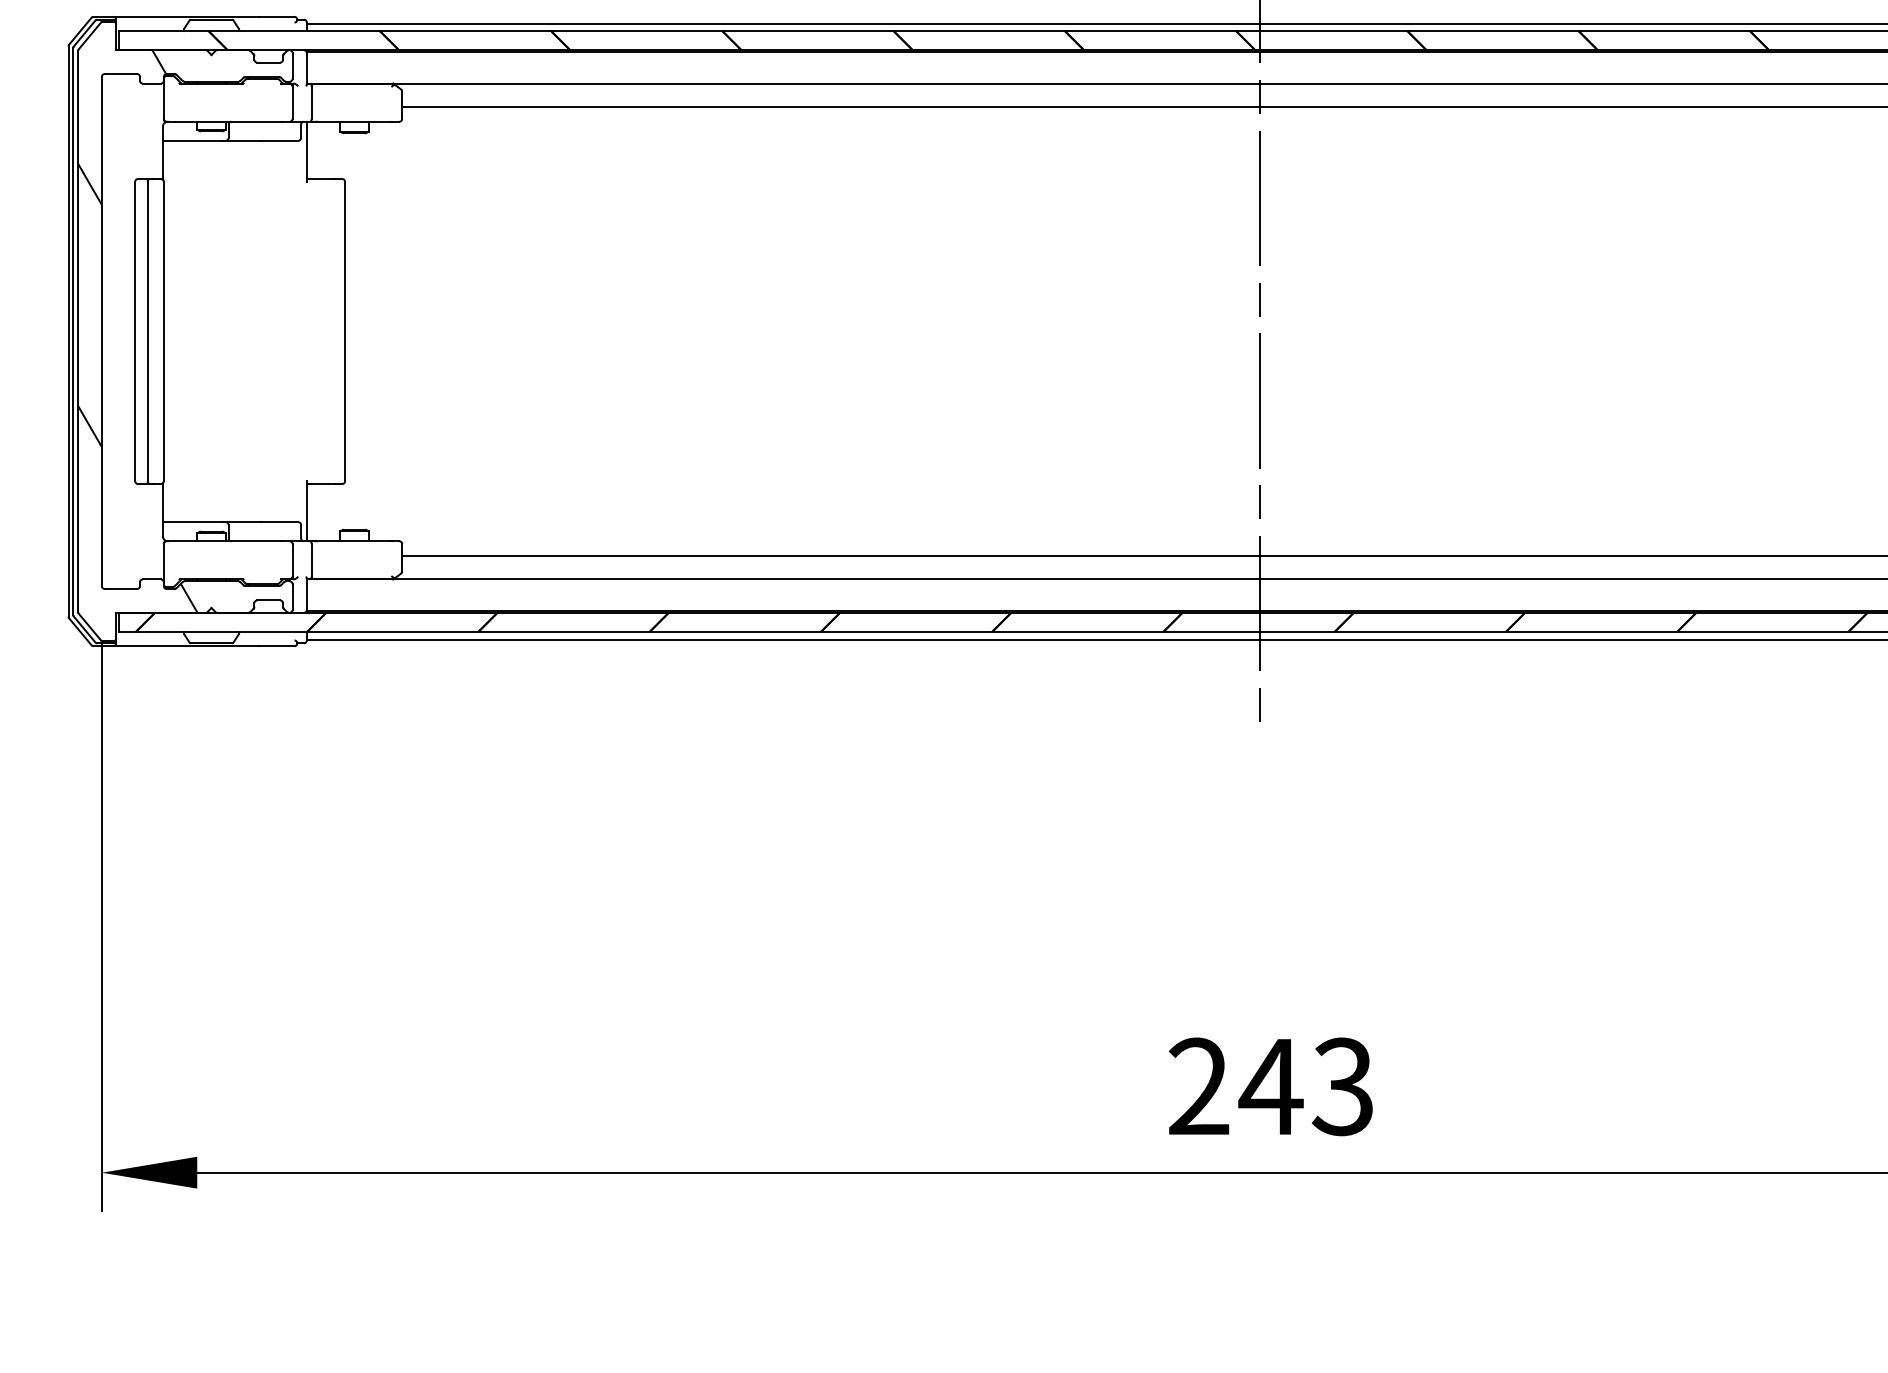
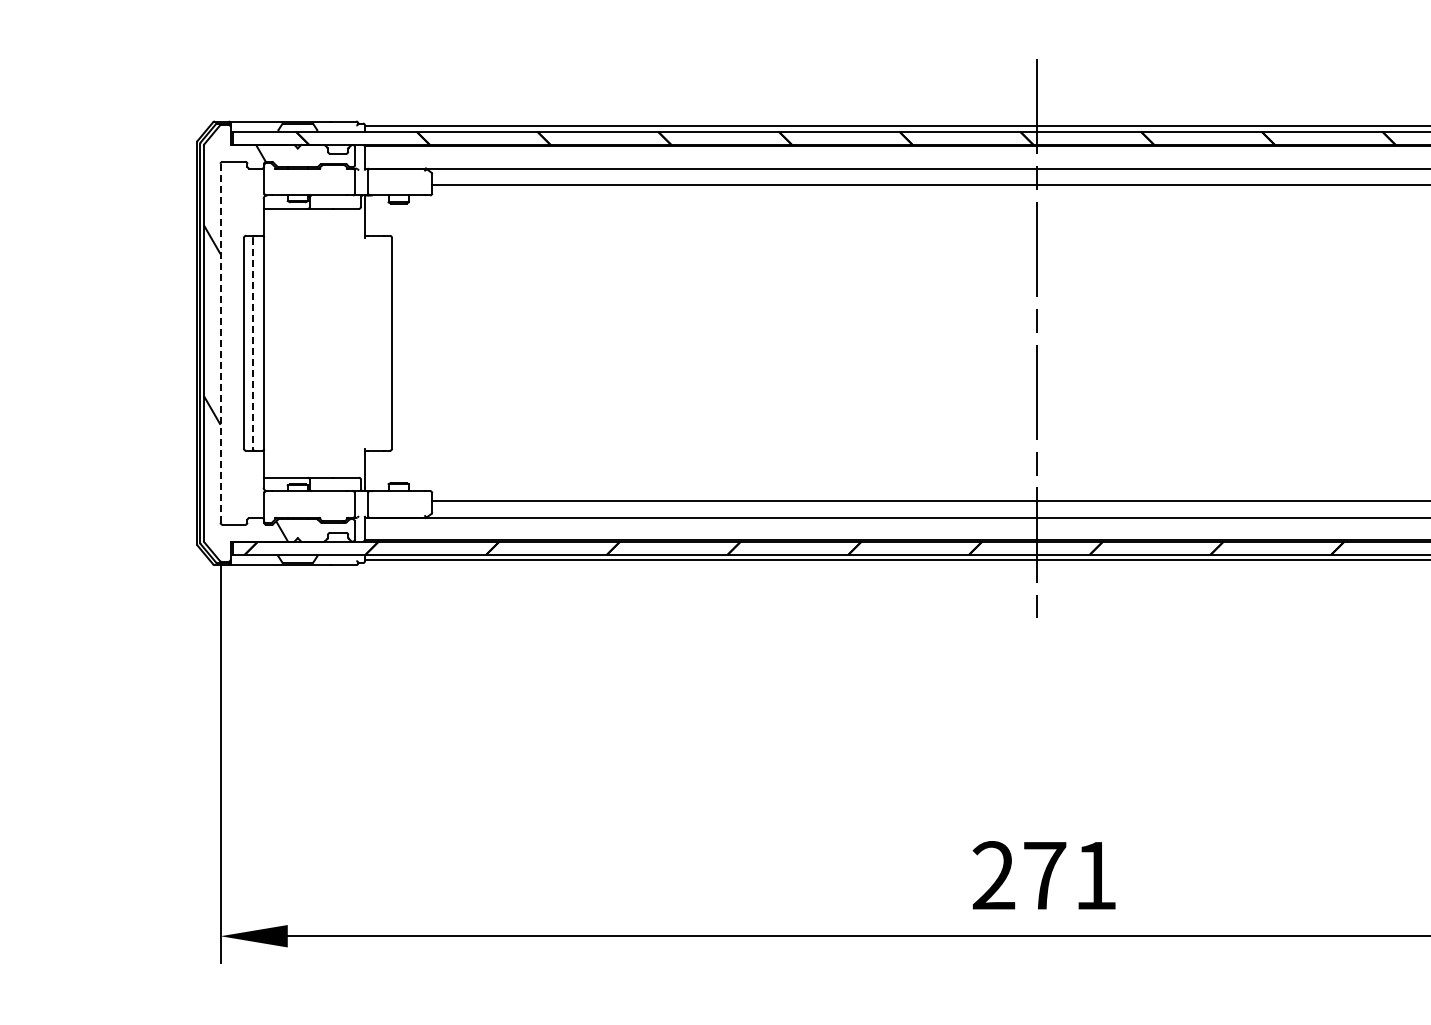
line: (101, 330) -> (220, 342), solid -> dashed
line: (147, 331) -> (252, 343), solid -> dashed
text: (1304, 1086) -> (1068, 875), 243 -> 271

